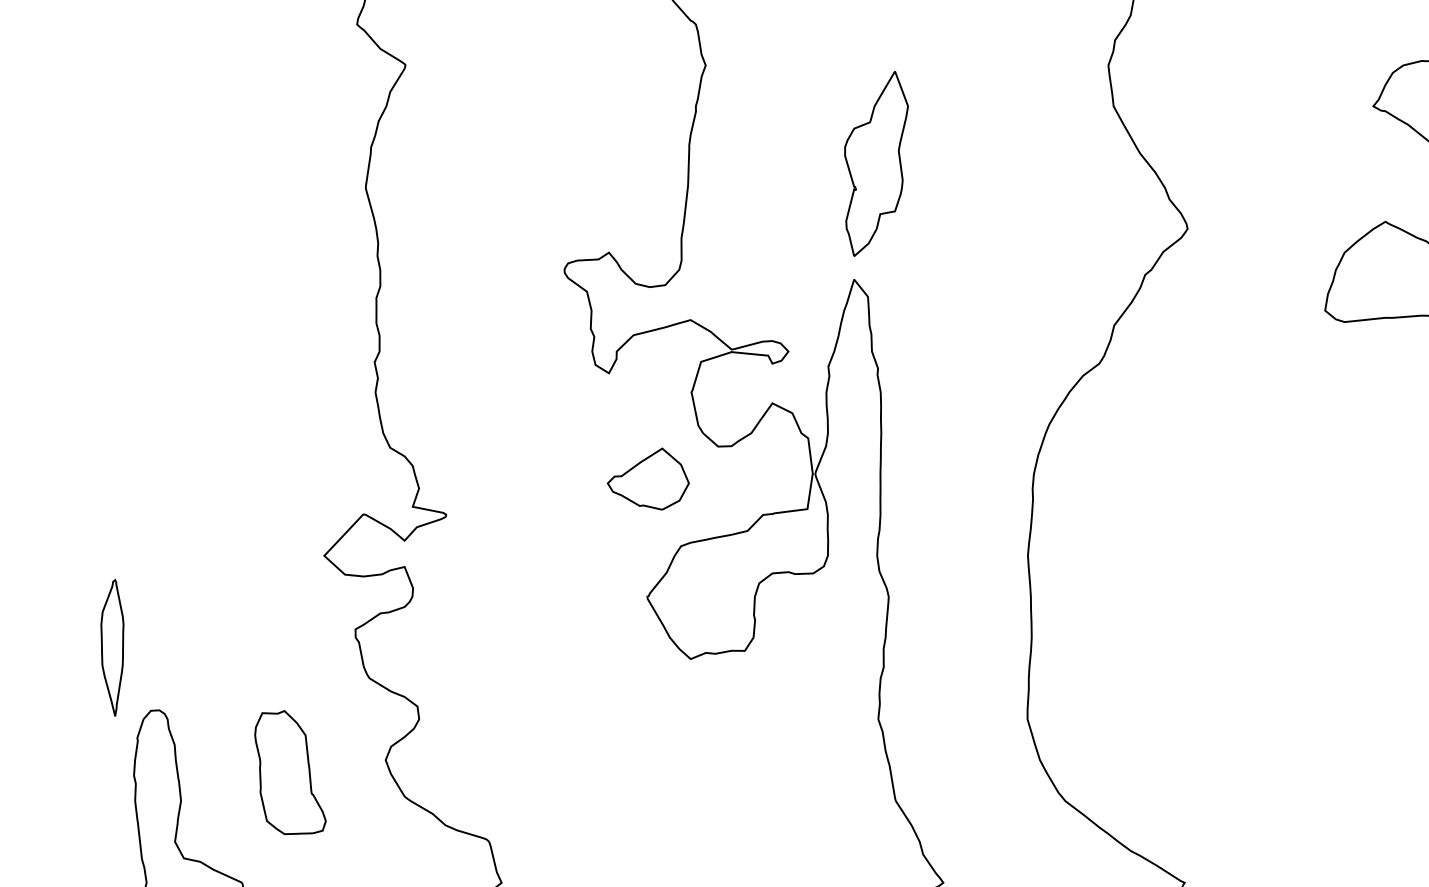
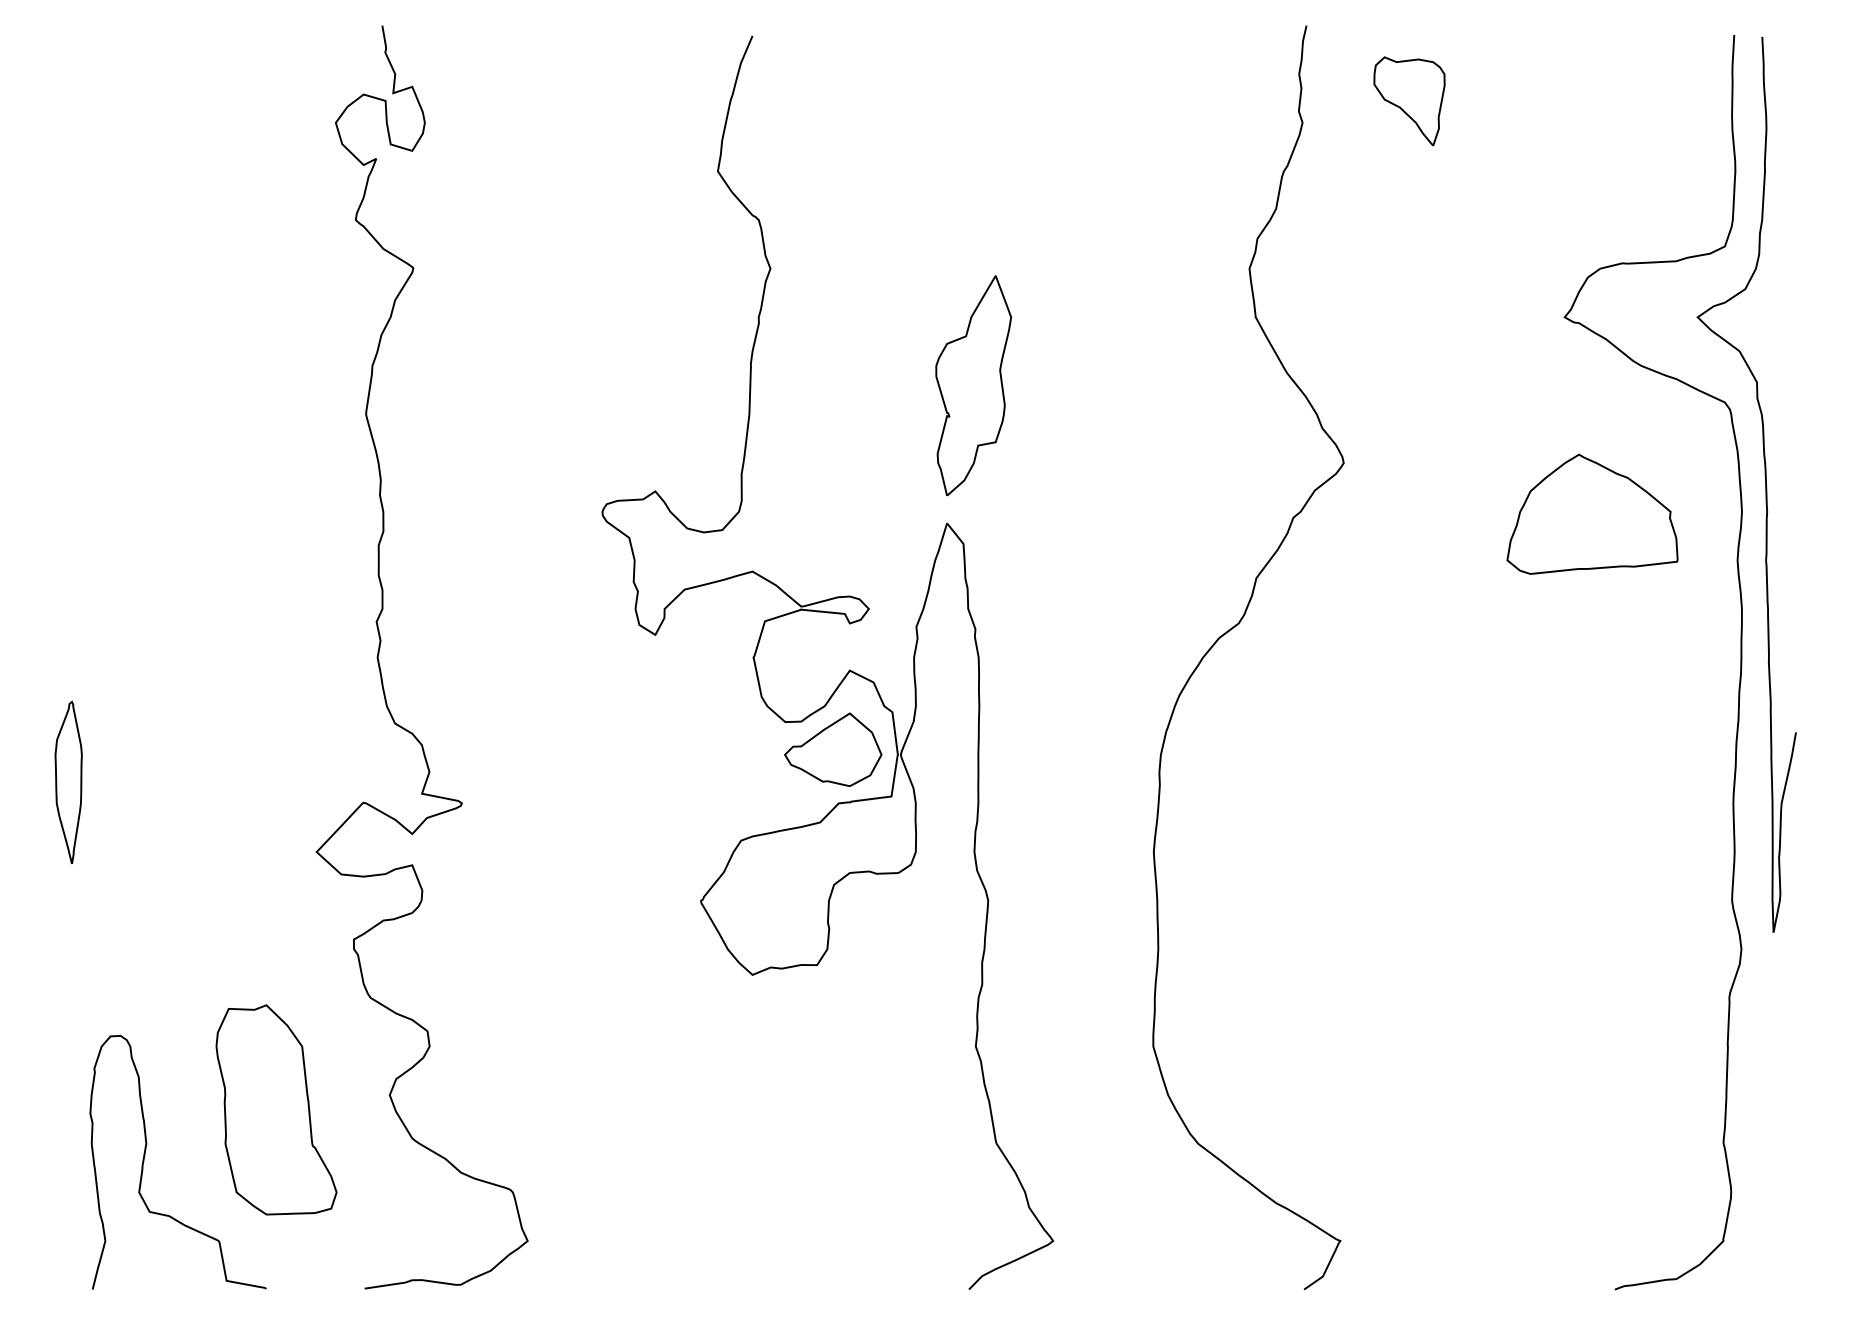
part: (648, 478) -> (833, 749), moved
part: (112, 646) -> (68, 781), moved
part: (290, 772) -> (276, 1109), size x1.43

